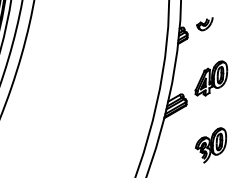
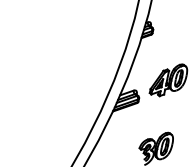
part: (204, 24) -> (172, 23), removed

